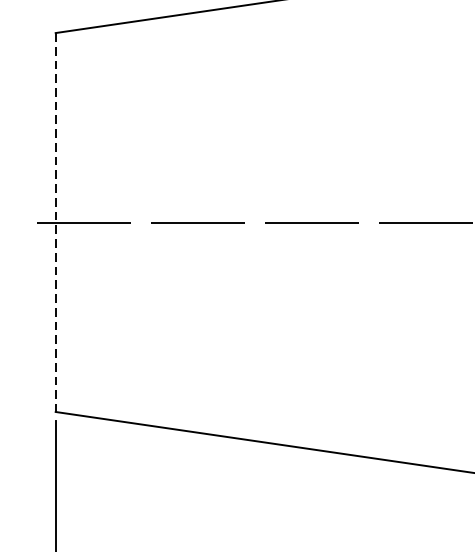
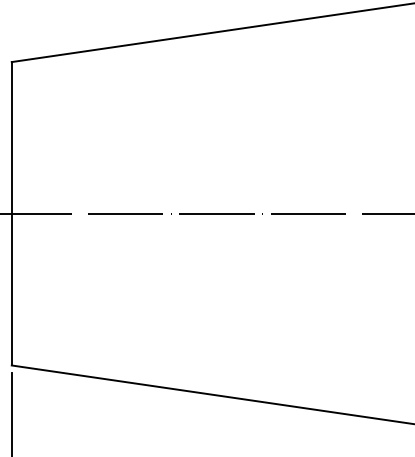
line: (55, 222) -> (11, 213), dashed -> solid

